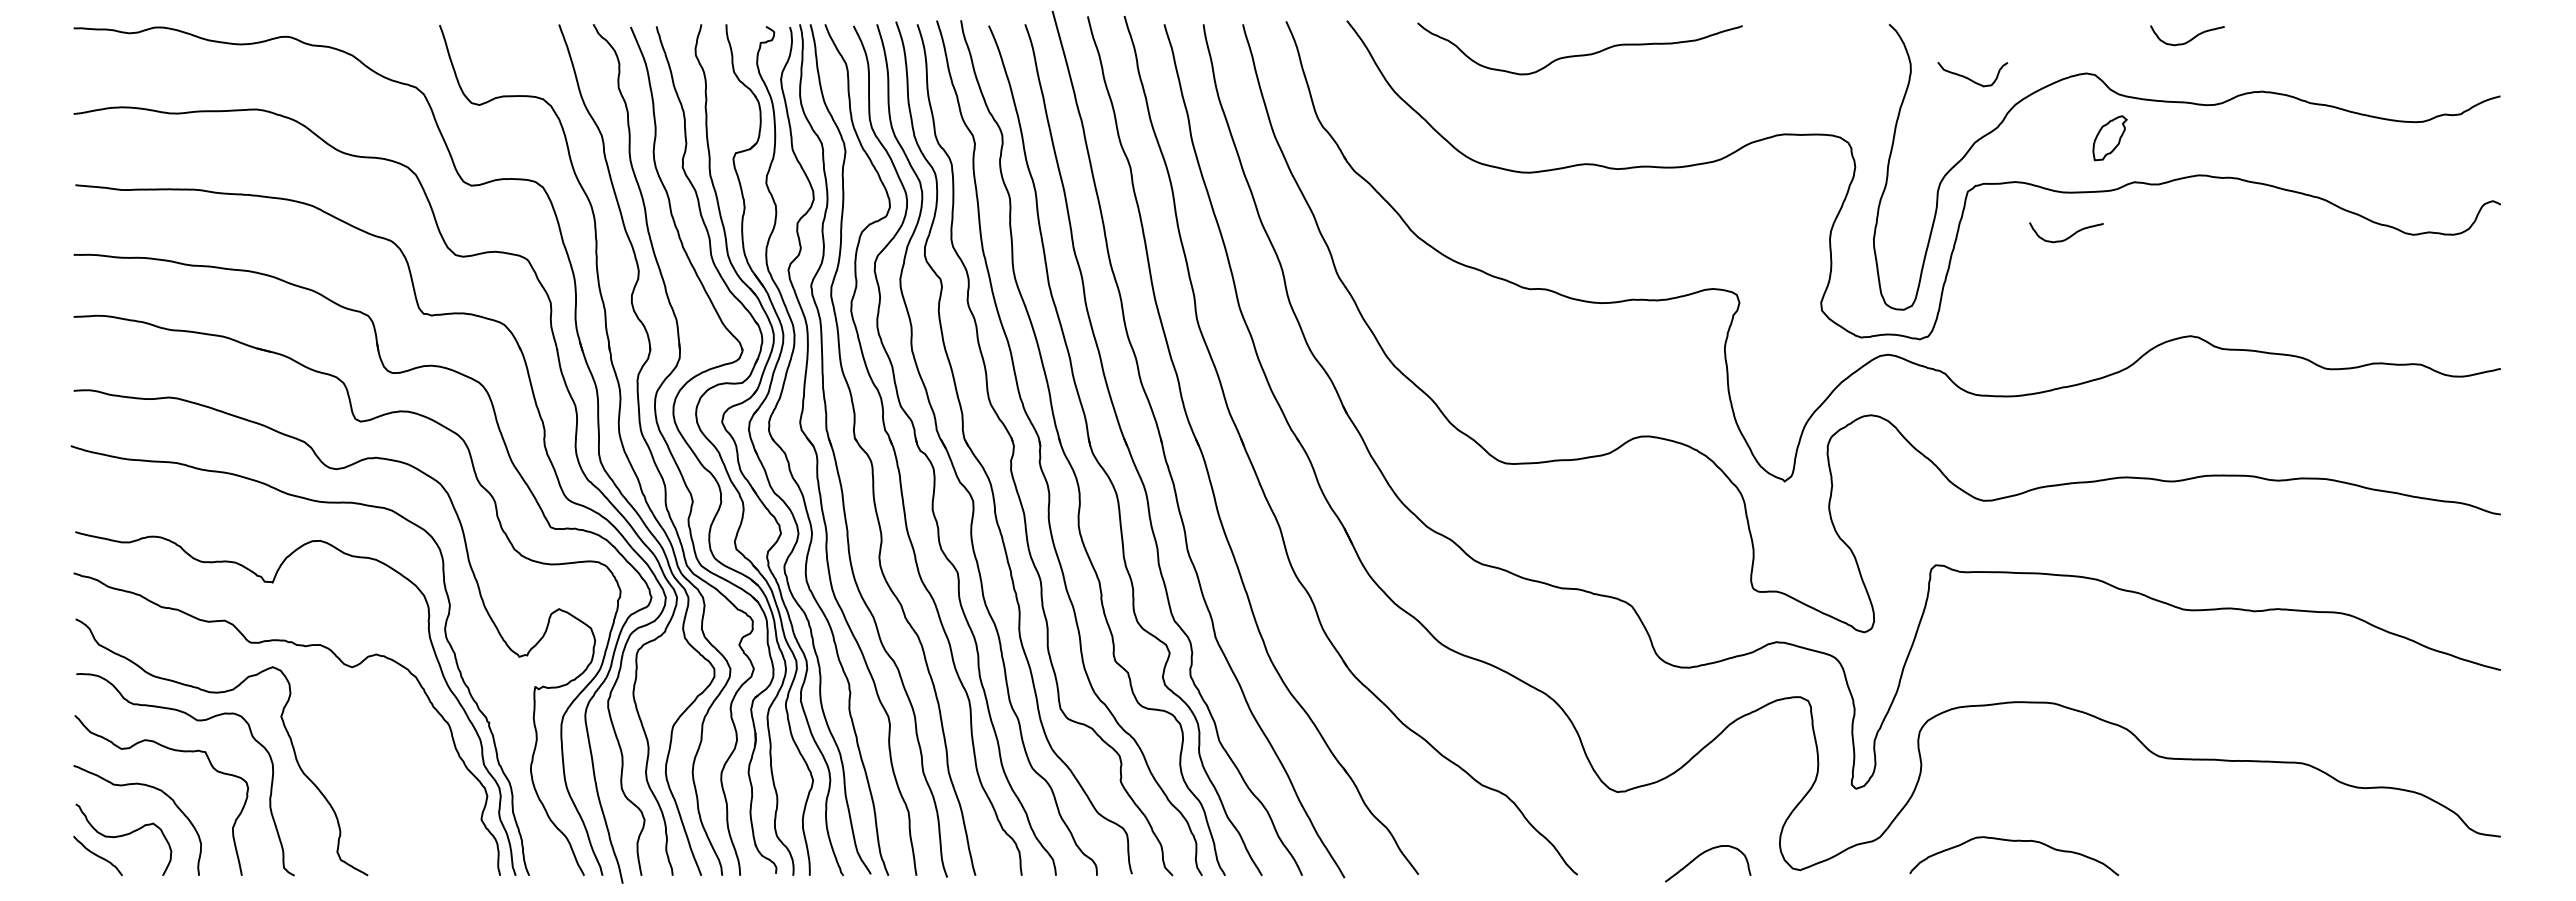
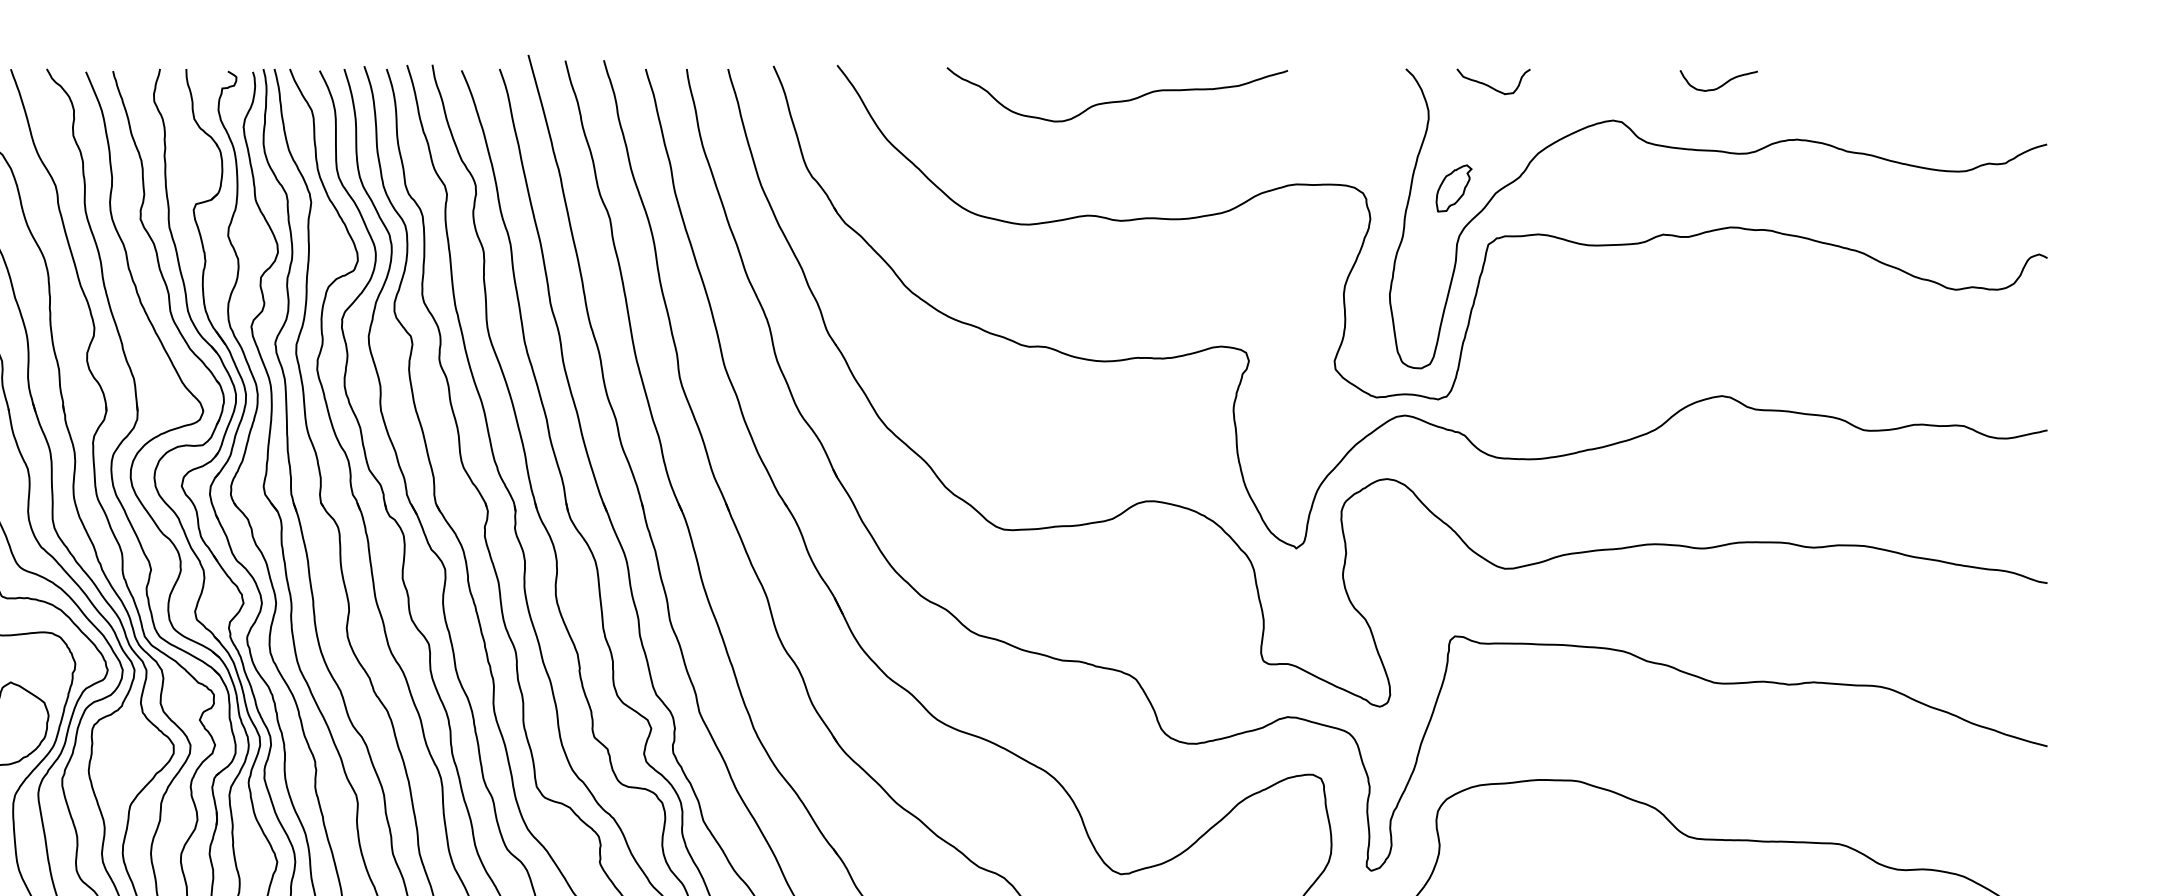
curve: (1579, 54) -> (1116, 100), moved
curve: (1970, 78) -> (1491, 85), moved
part: (2109, 138) -> (1453, 188), moved
curve: (2068, 236) -> (1594, 291), removed

